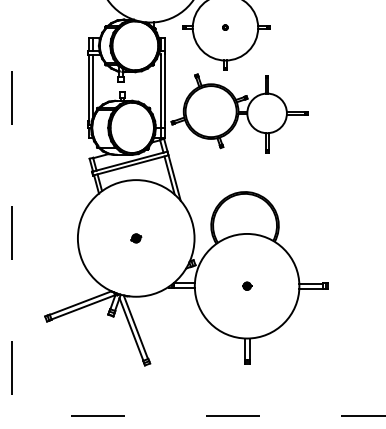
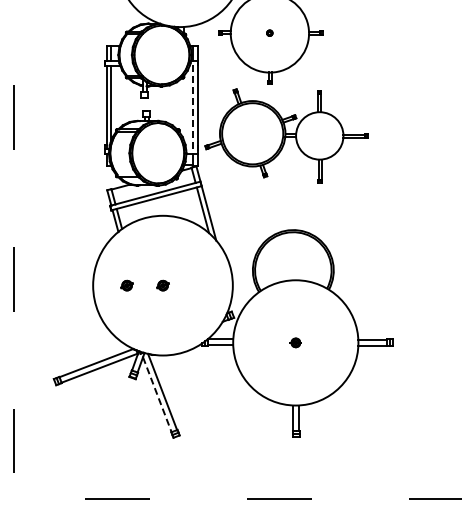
line: (160, 92) -> (192, 110), solid -> dashed
part: (105, 238) -> (126, 285), added
line: (131, 330) -> (157, 395), solid -> dashed

